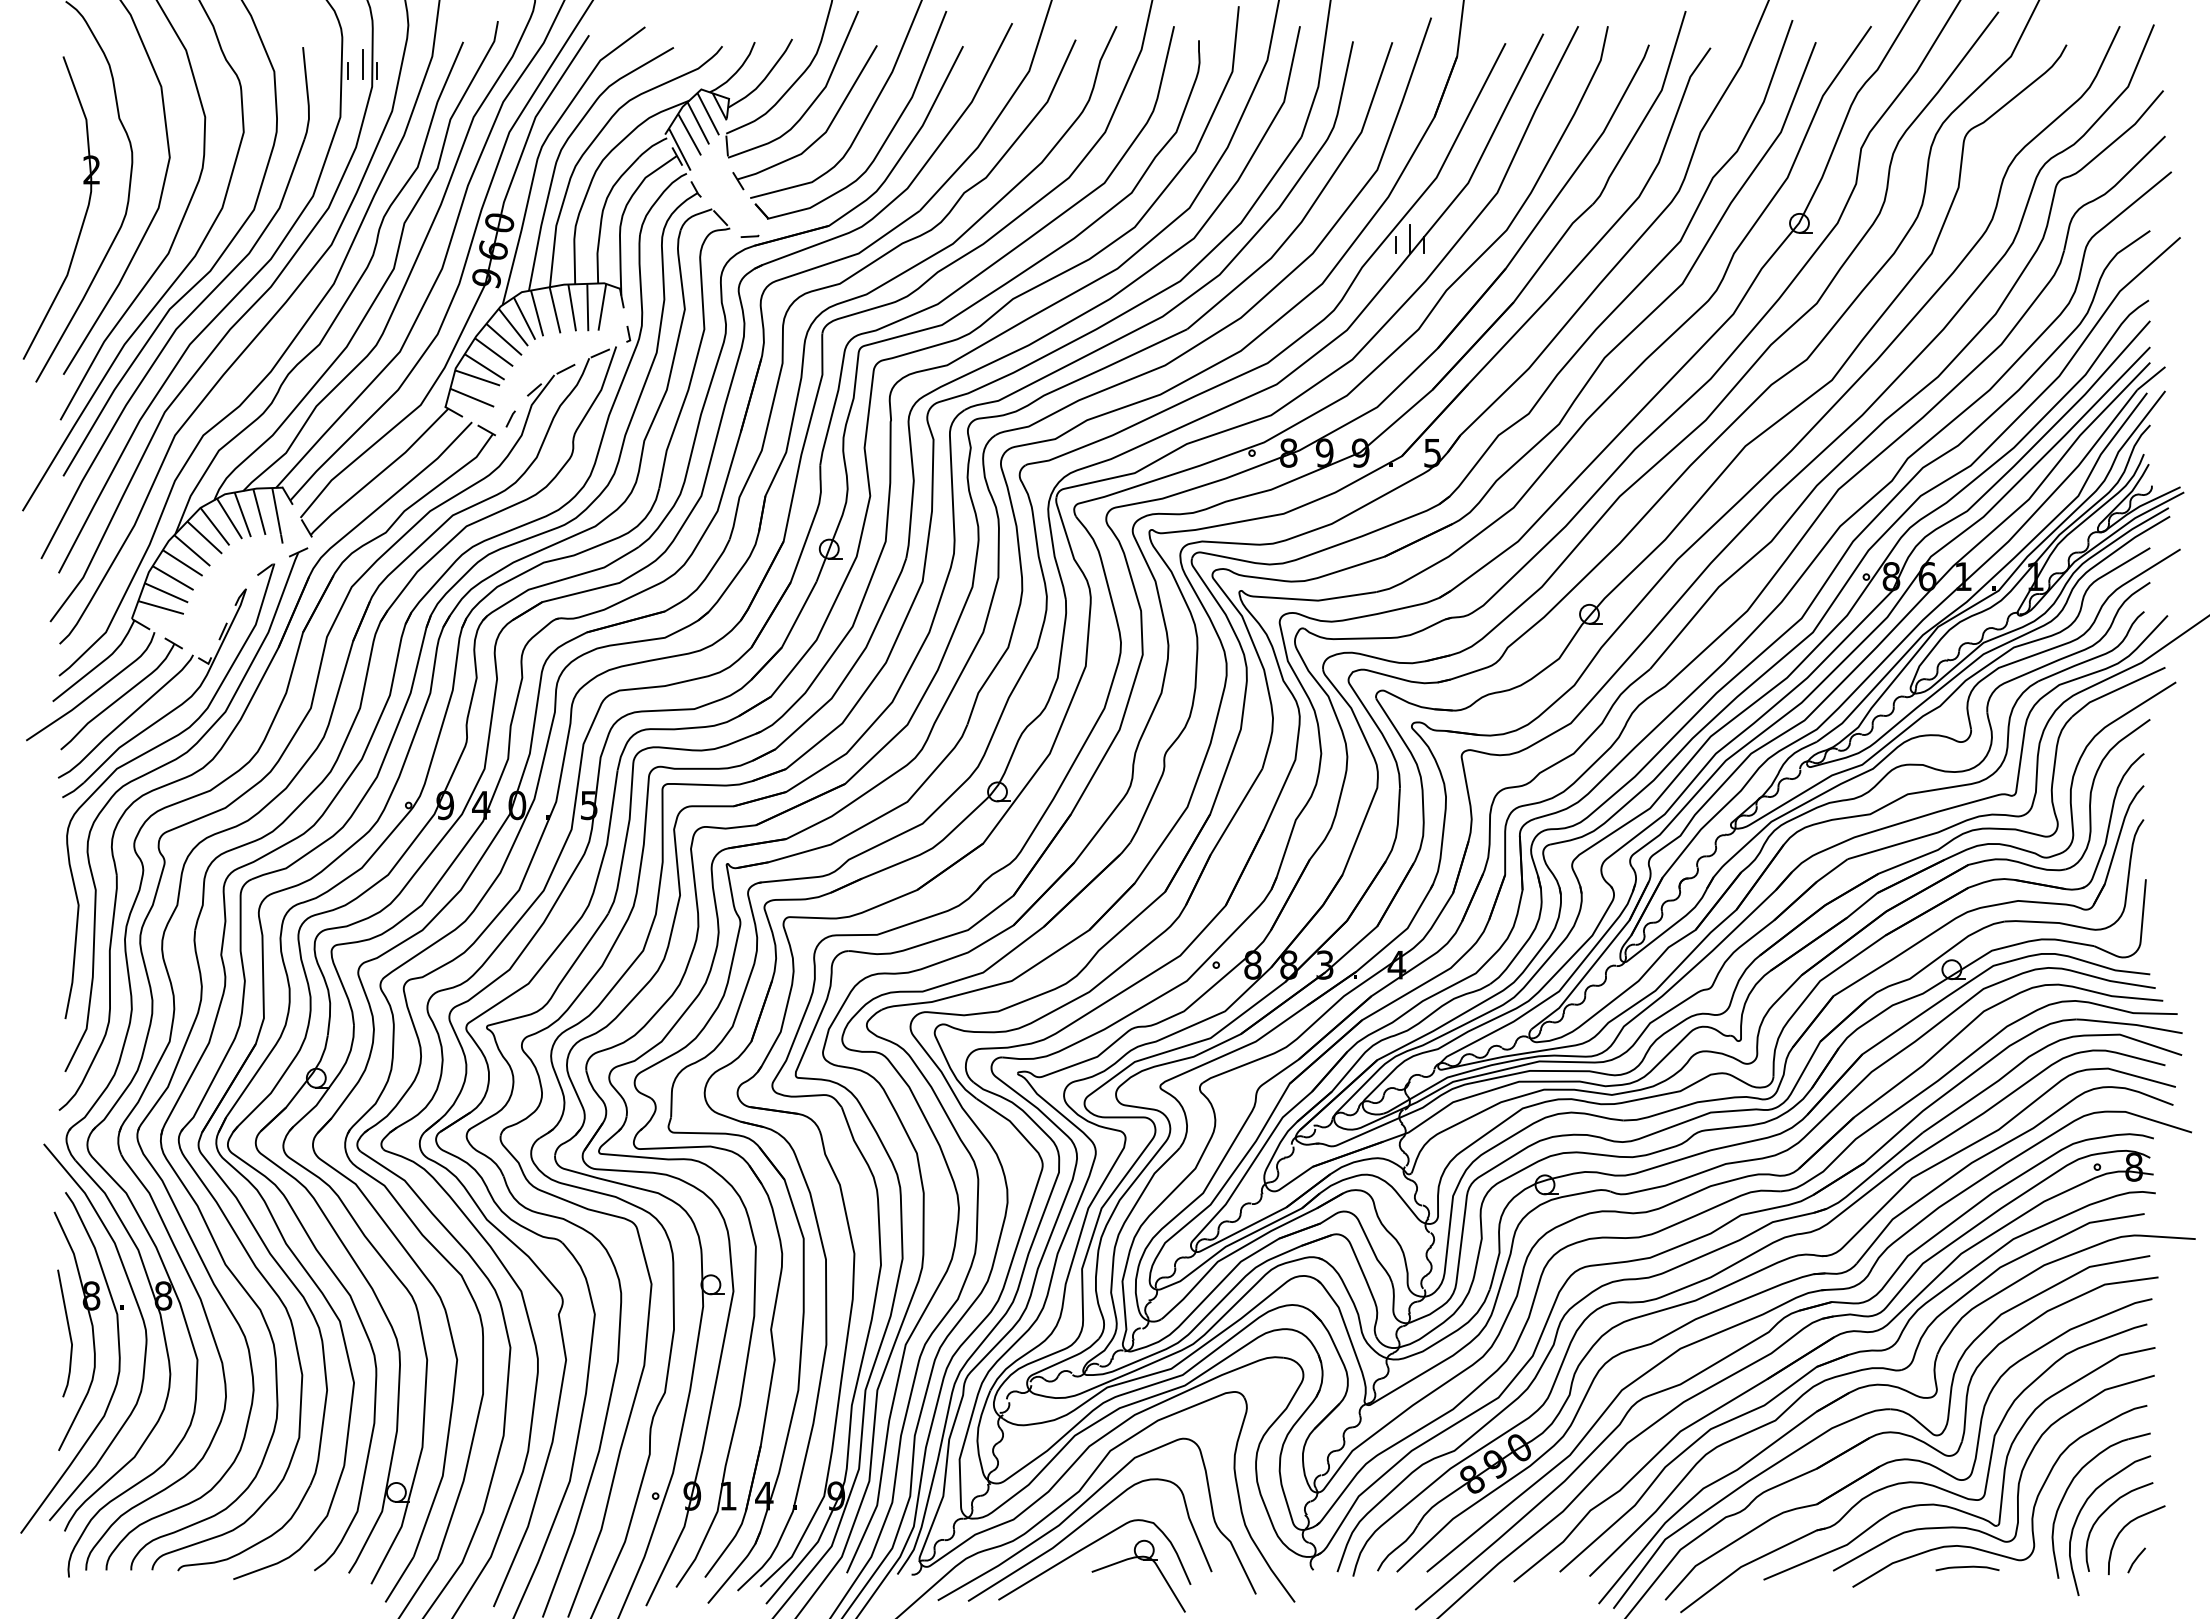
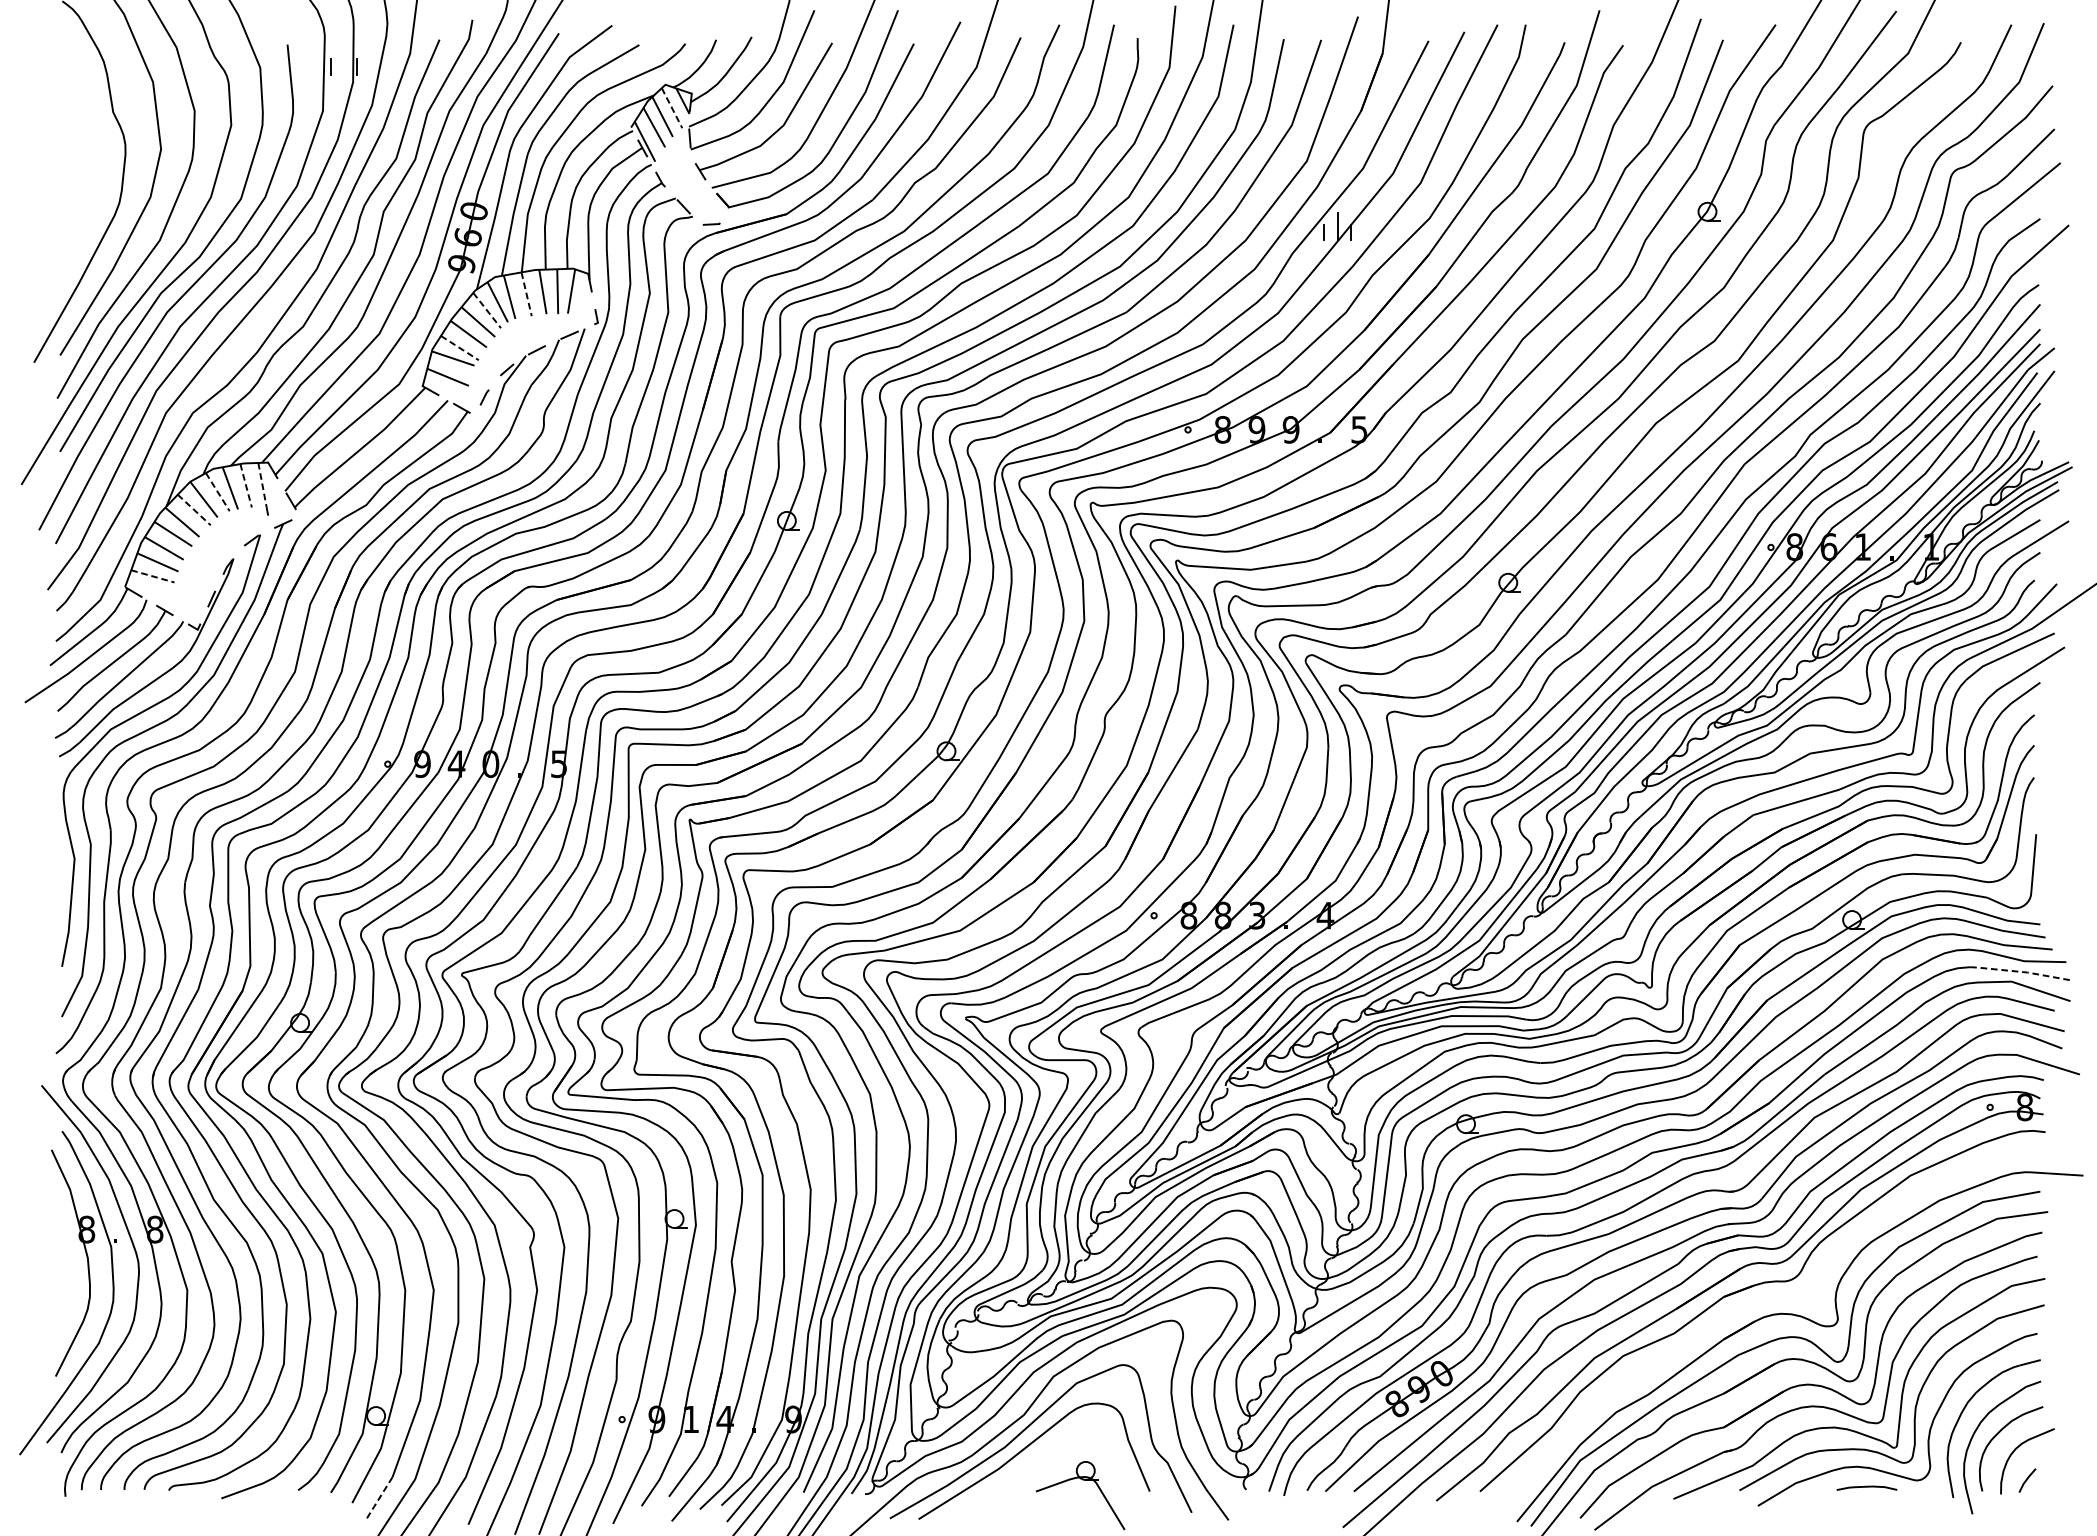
line: (362, 64) -> (343, 61), removed
line: (708, 114) -> (672, 108), solid -> dashed
part: (84, 214) -> (80, 203), removed
line: (555, 310) -> (527, 294), solid -> dashed
line: (513, 327) -> (487, 310), solid -> dashed
line: (484, 367) -> (459, 348), solid -> dashed
line: (276, 511) -> (262, 485), solid -> dashed
line: (259, 512) -> (246, 486), solid -> dashed
line: (229, 518) -> (217, 491), solid -> dashed
line: (204, 537) -> (194, 509), solid -> dashed
line: (161, 607) -> (153, 576), solid -> dashed
line: (2129, 1024) -> (2020, 972), solid -> dashed
line: (68, 1332) -> (64, 1264), removed
part: (1860, 1371) -> (1765, 1301), removed
curve: (1087, 1547) -> (1031, 1468), removed
line: (399, 1579) -> (379, 1498), solid -> dashed

